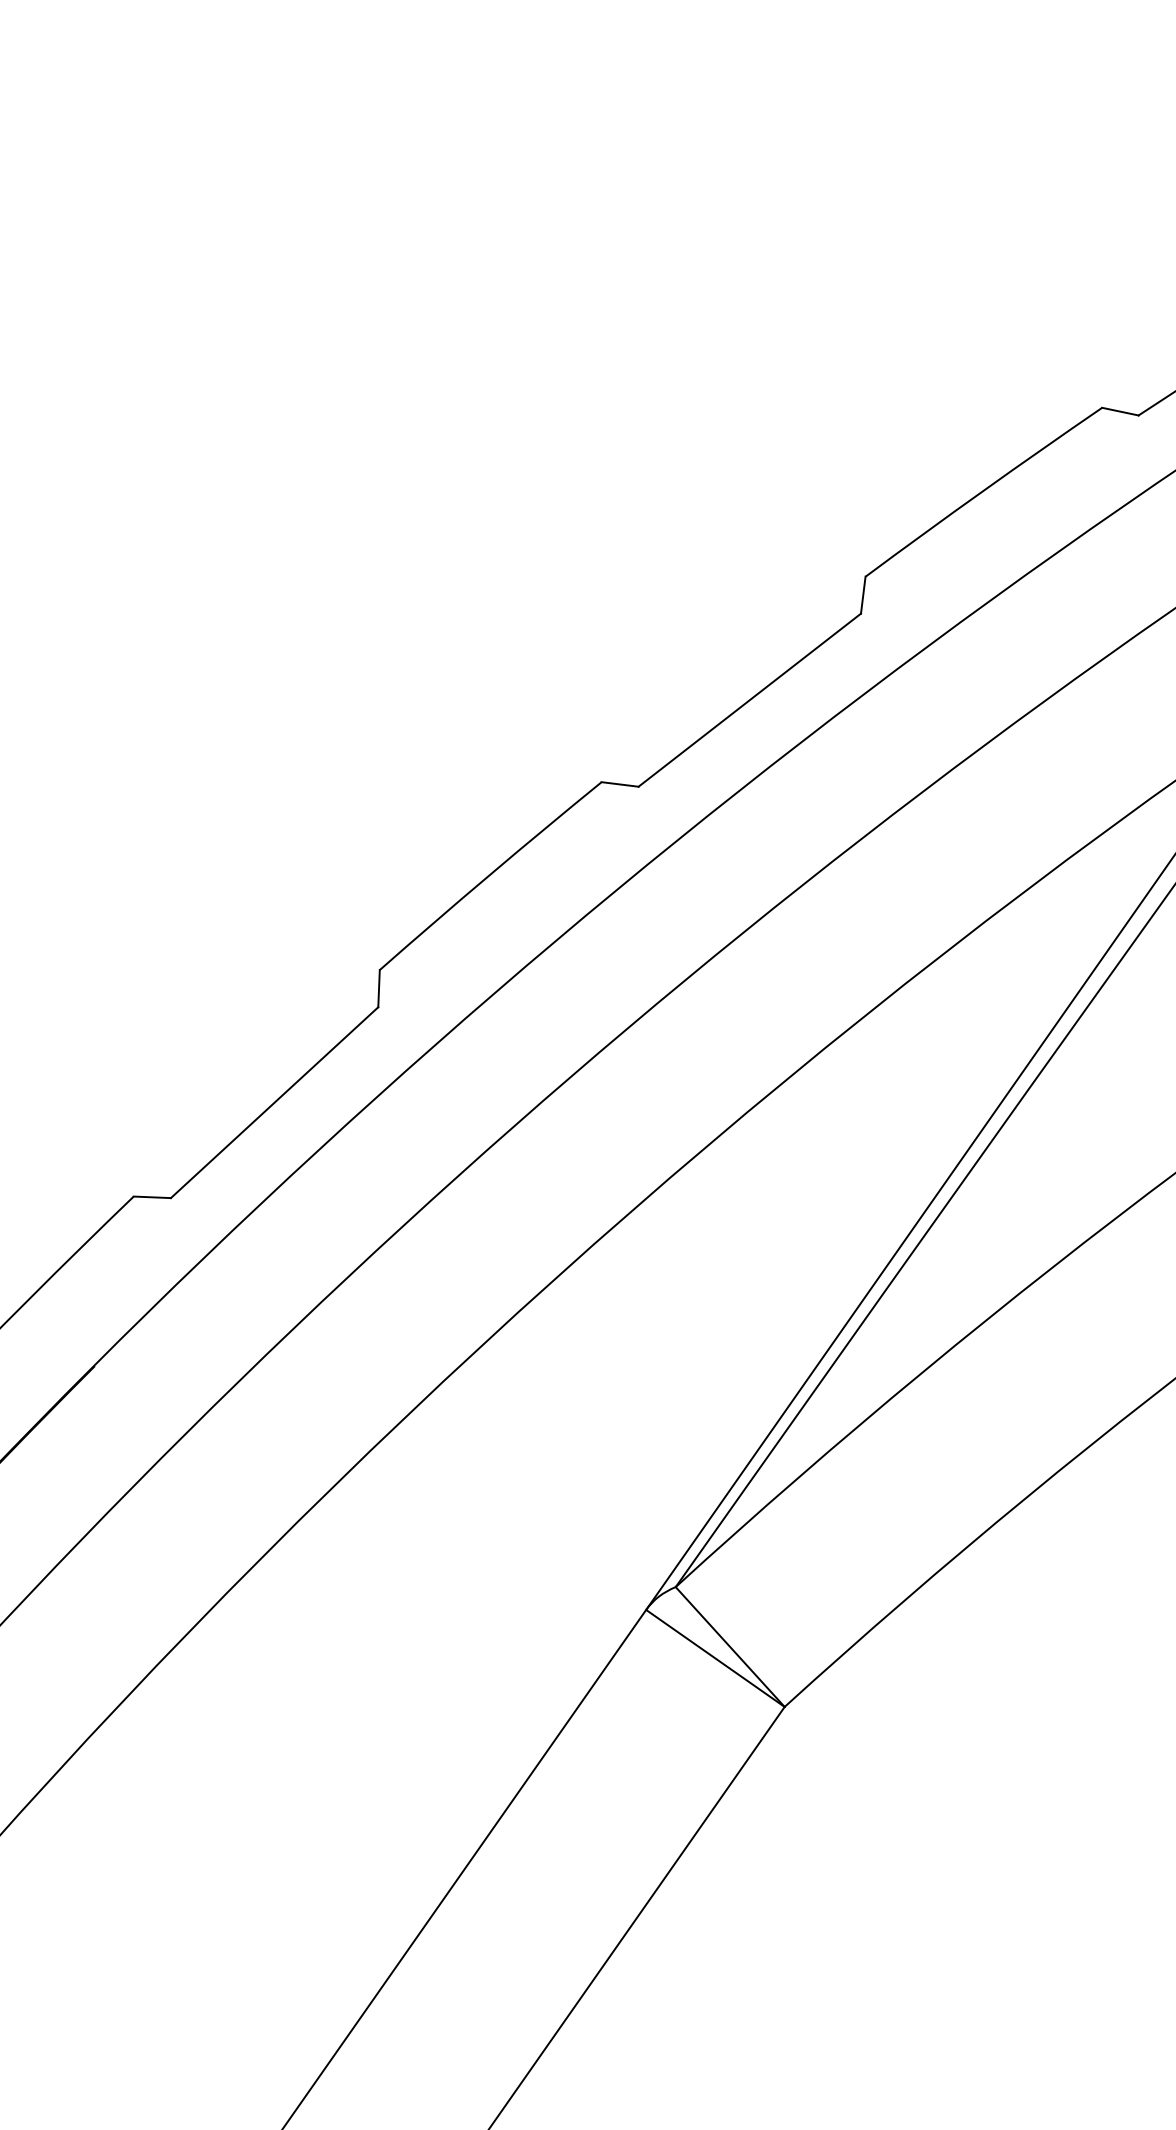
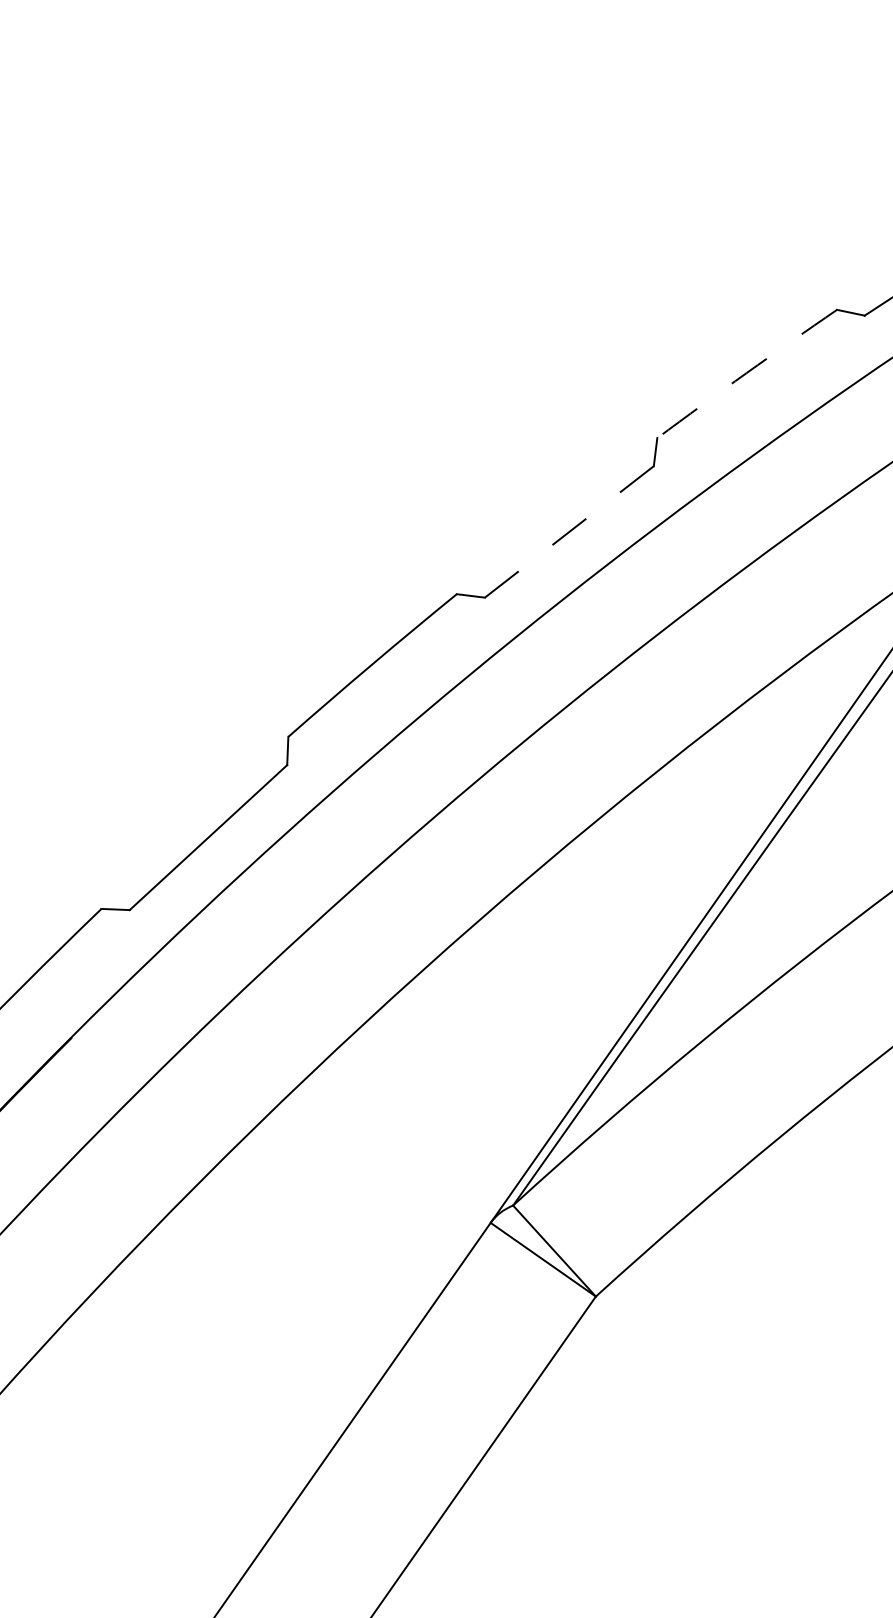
arc: (982, 491) -> (746, 373), solid -> dashed
line: (748, 700) -> (568, 532), solid -> dashed

